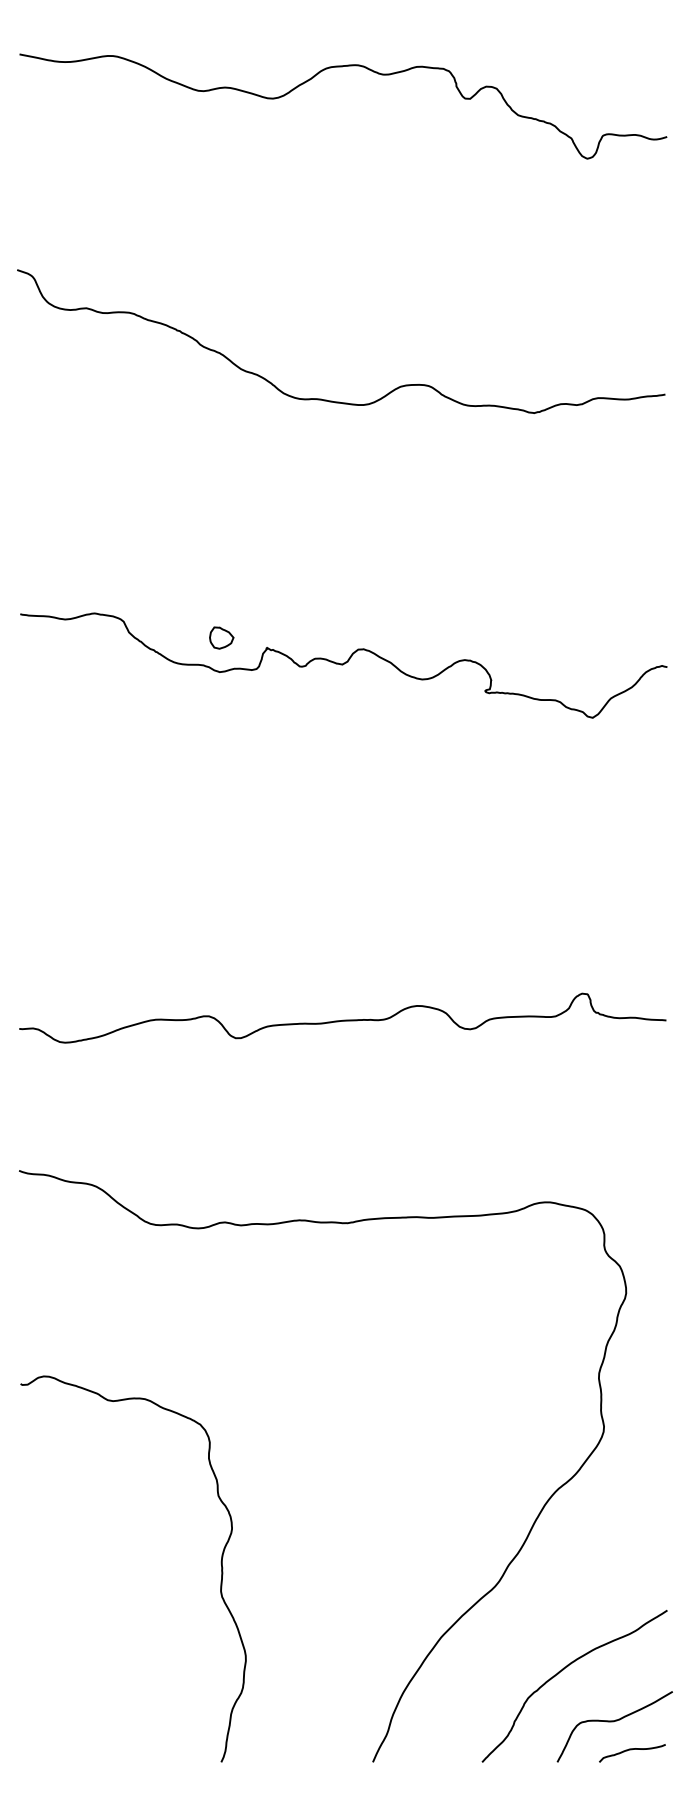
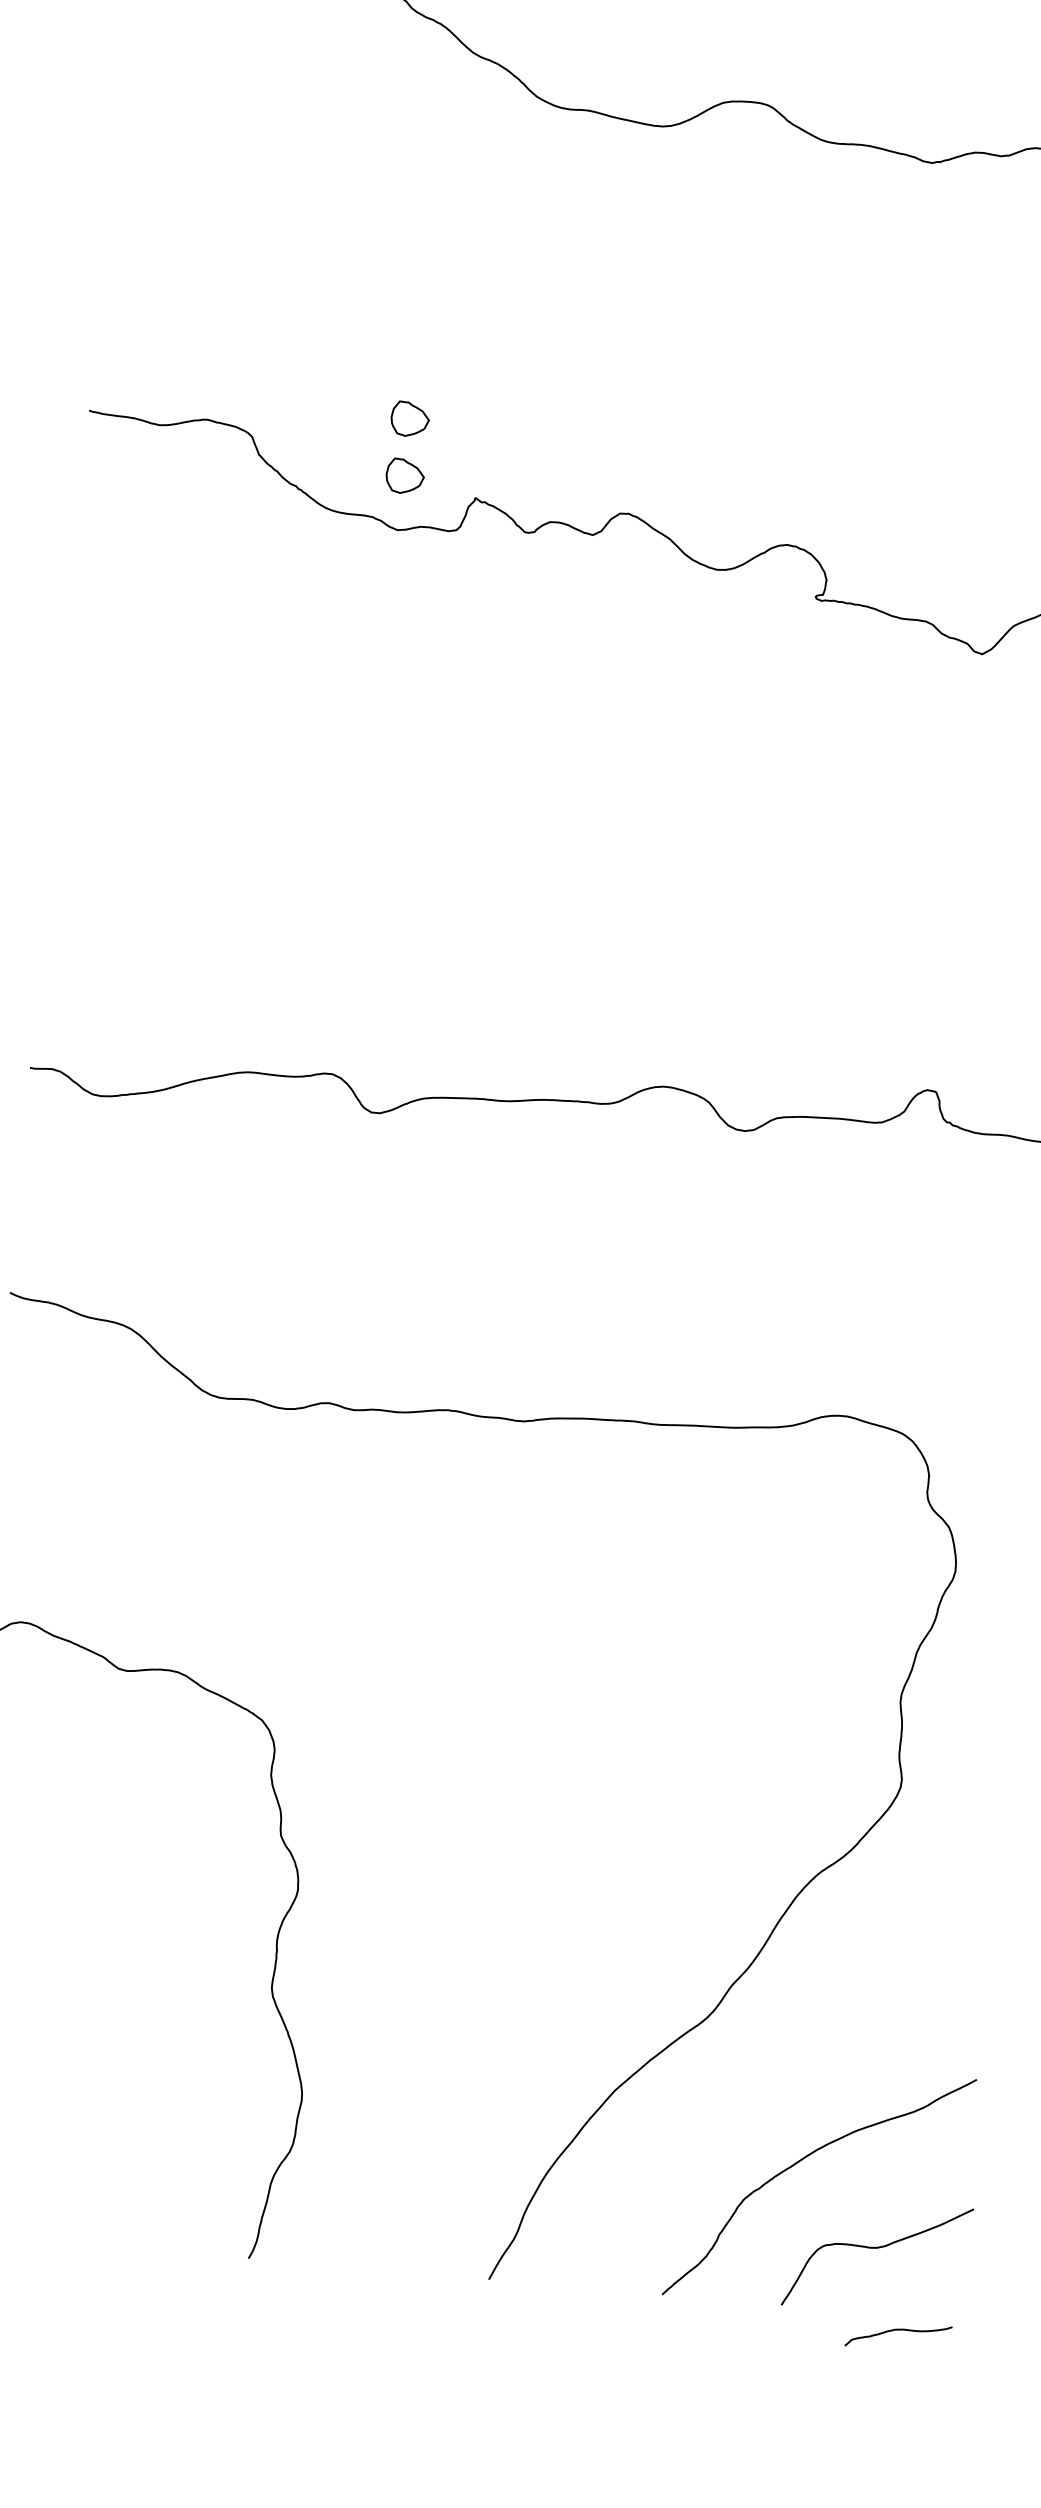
part: (221, 601) -> (409, 418), added
curve: (632, 1750) -> (899, 2331), moved

